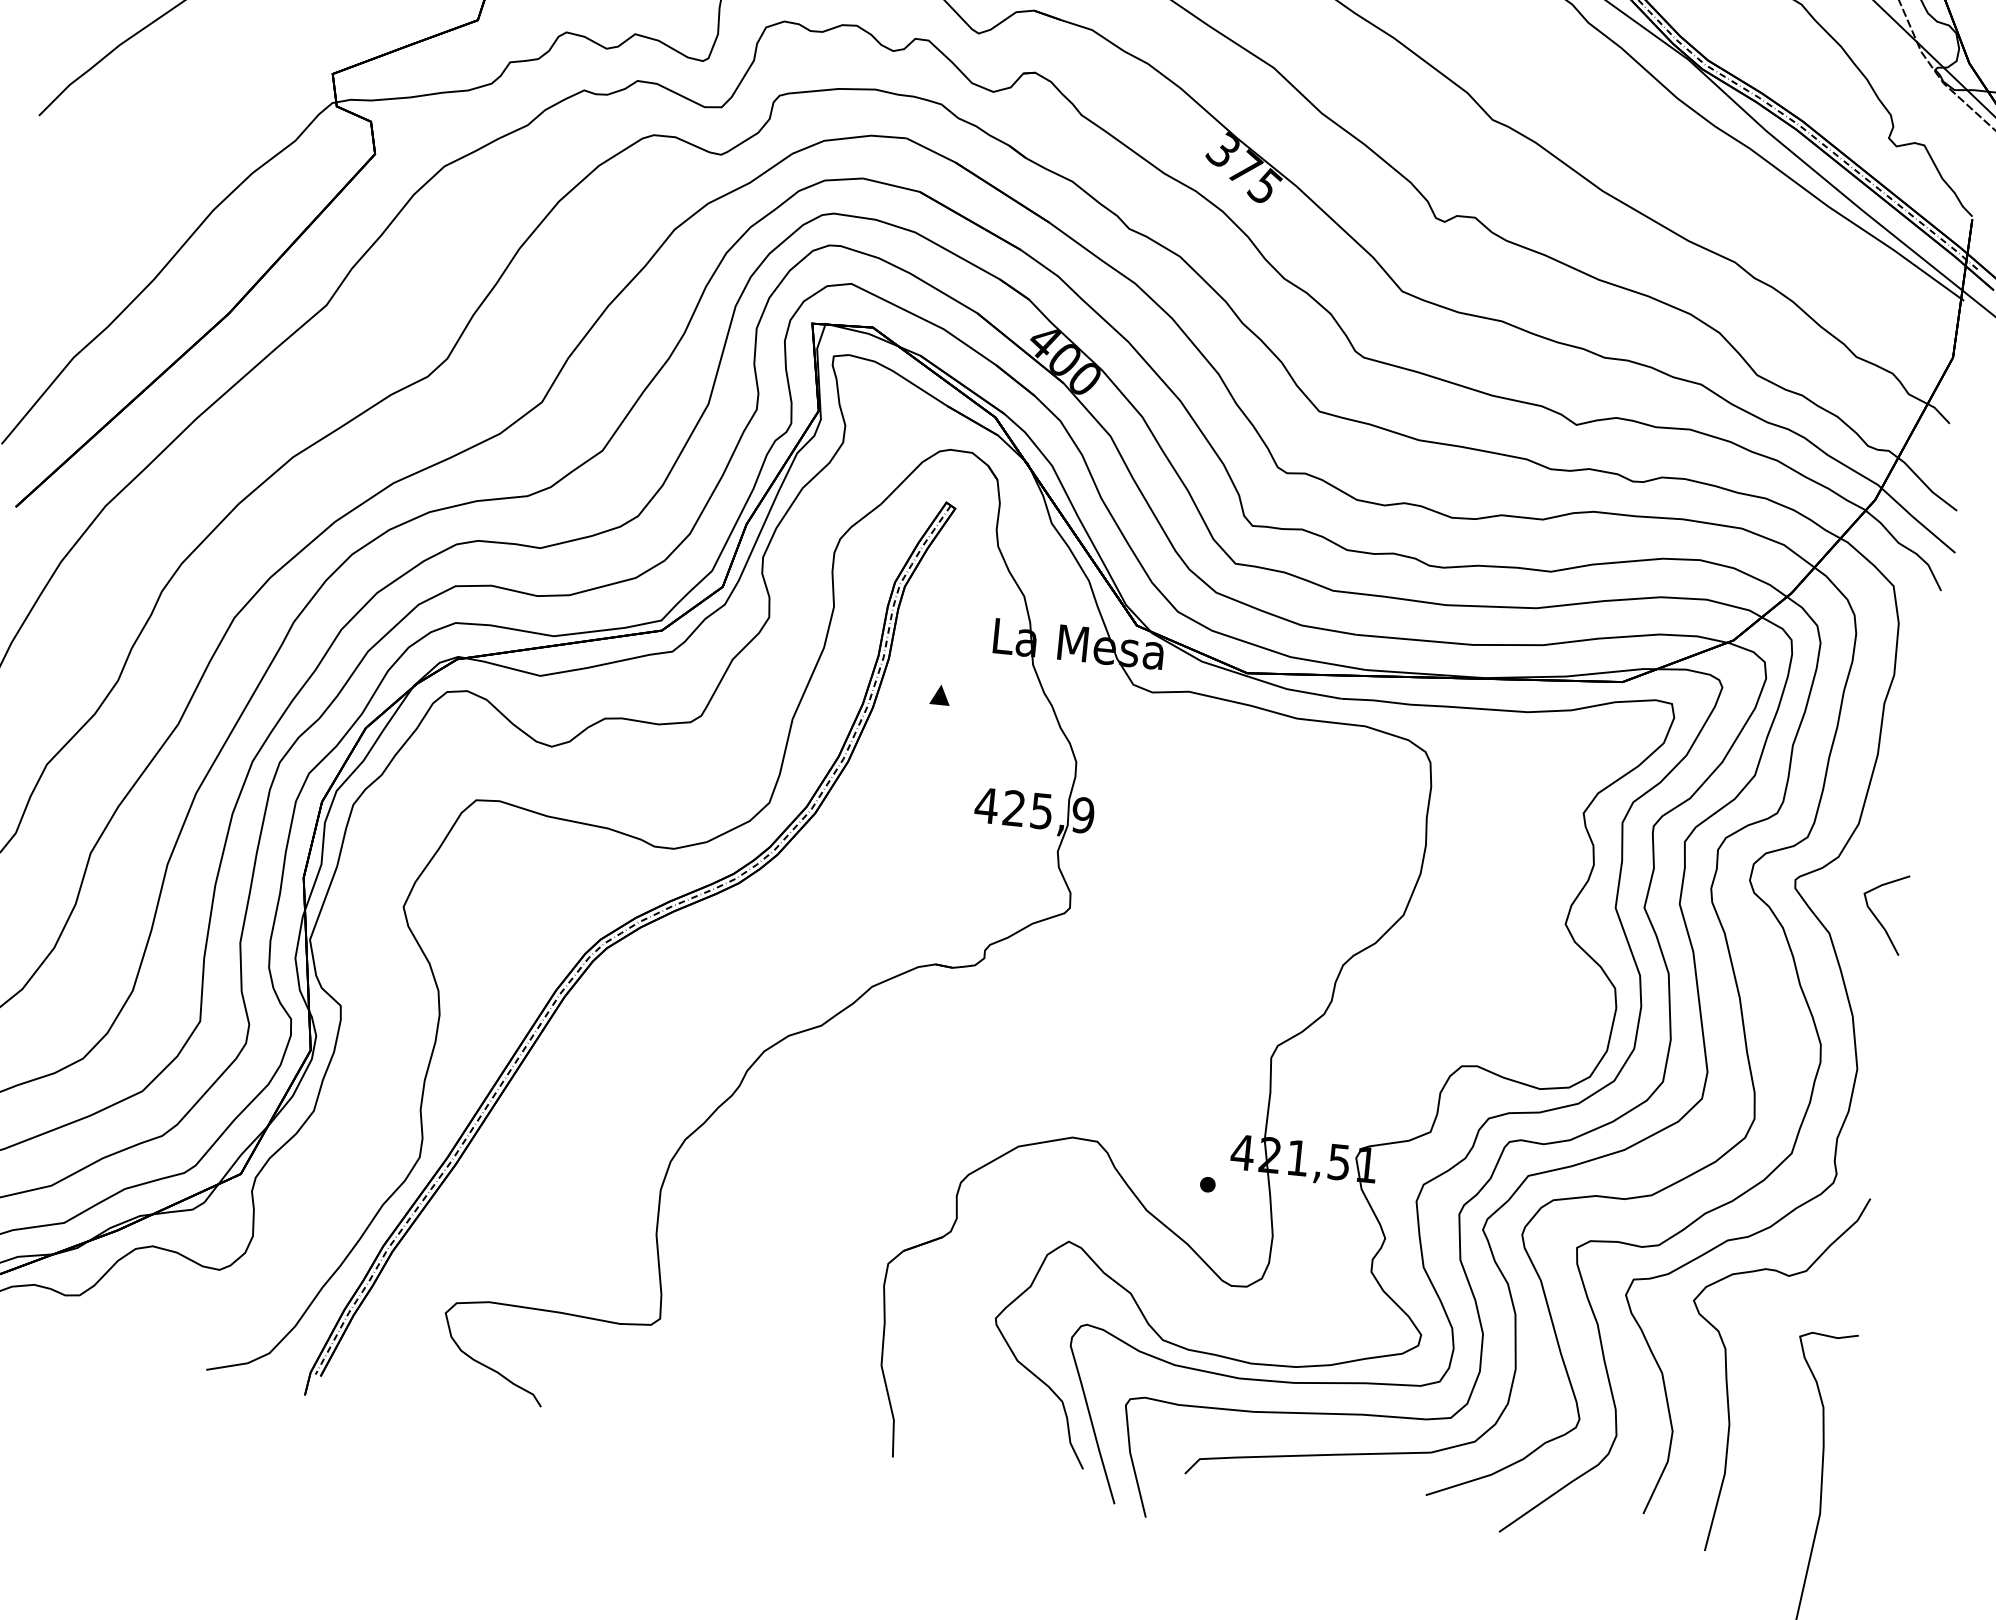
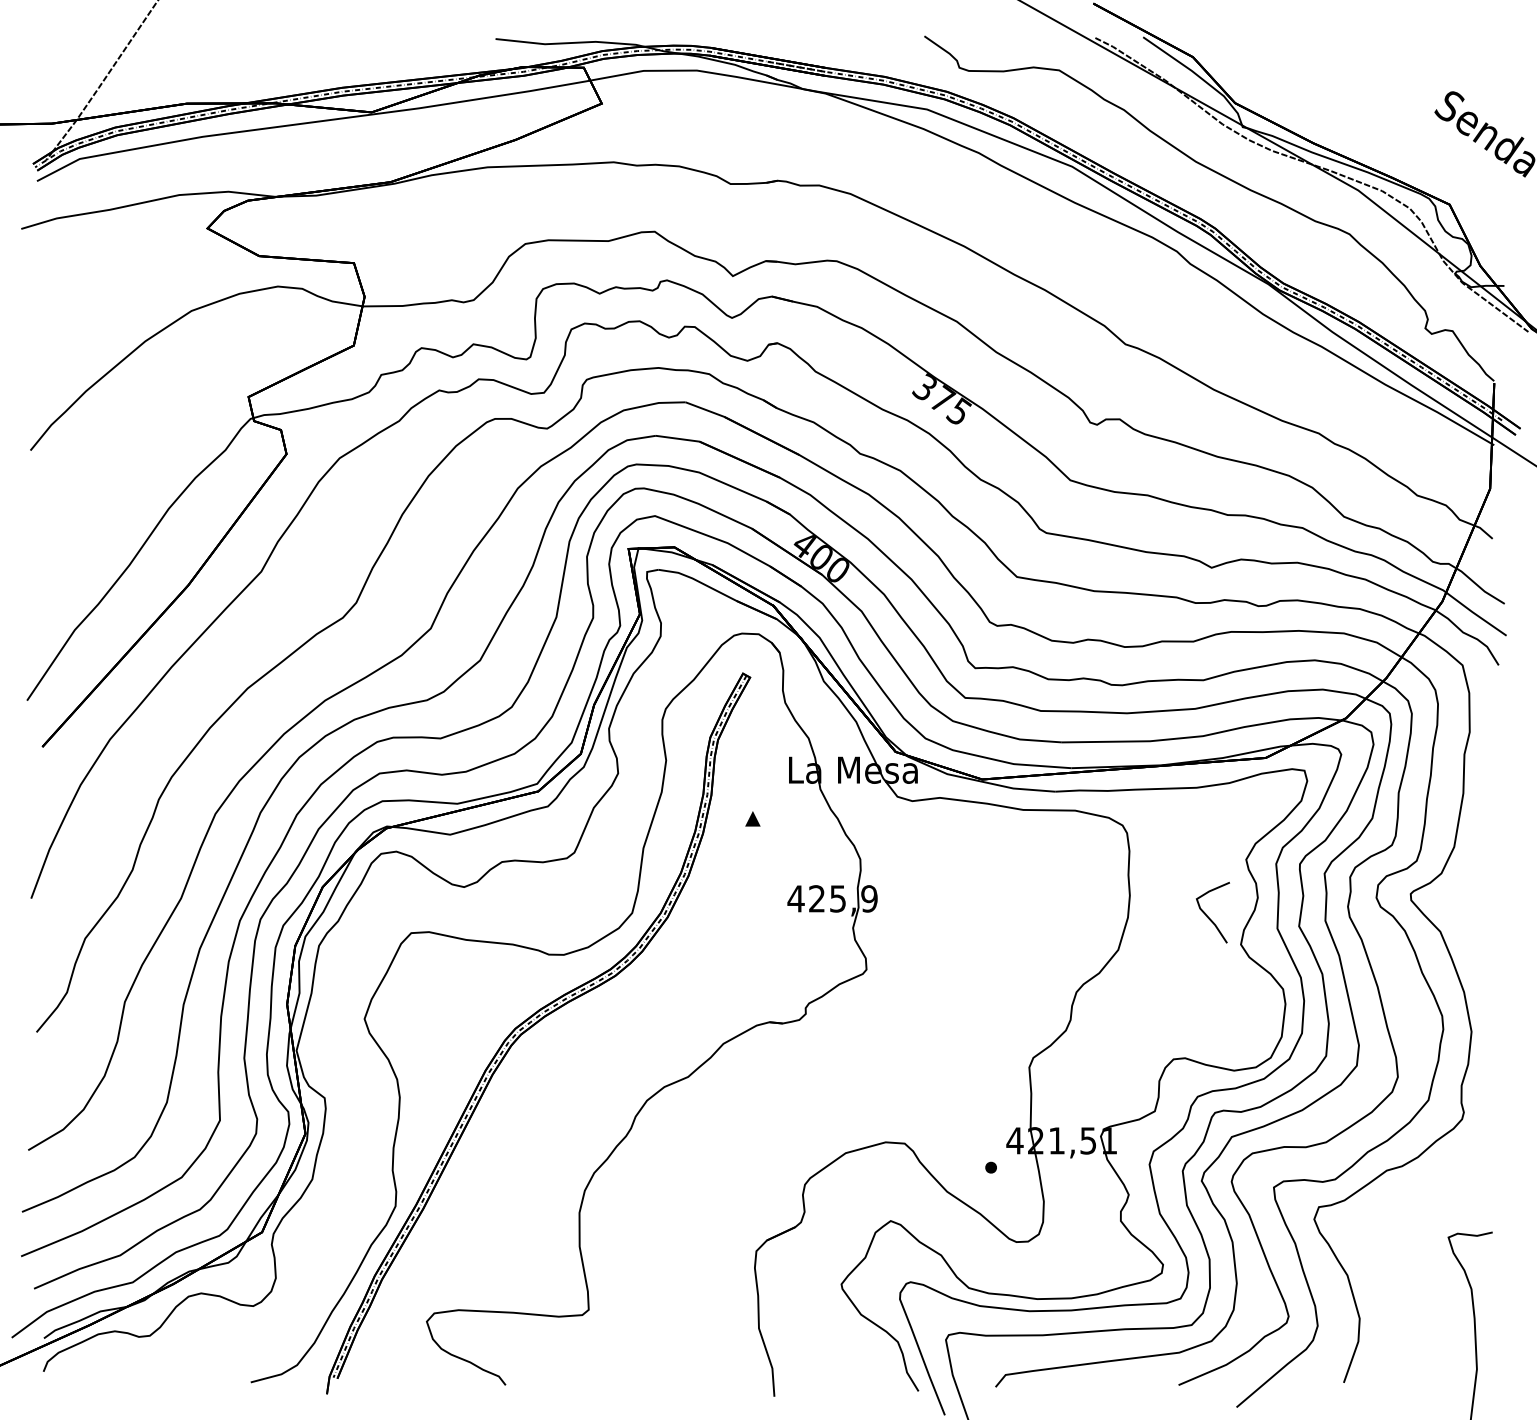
curve: (1877, 918) -> (1208, 916), moved
curve: (1728, 1378) -> (1397, 1274), removed

